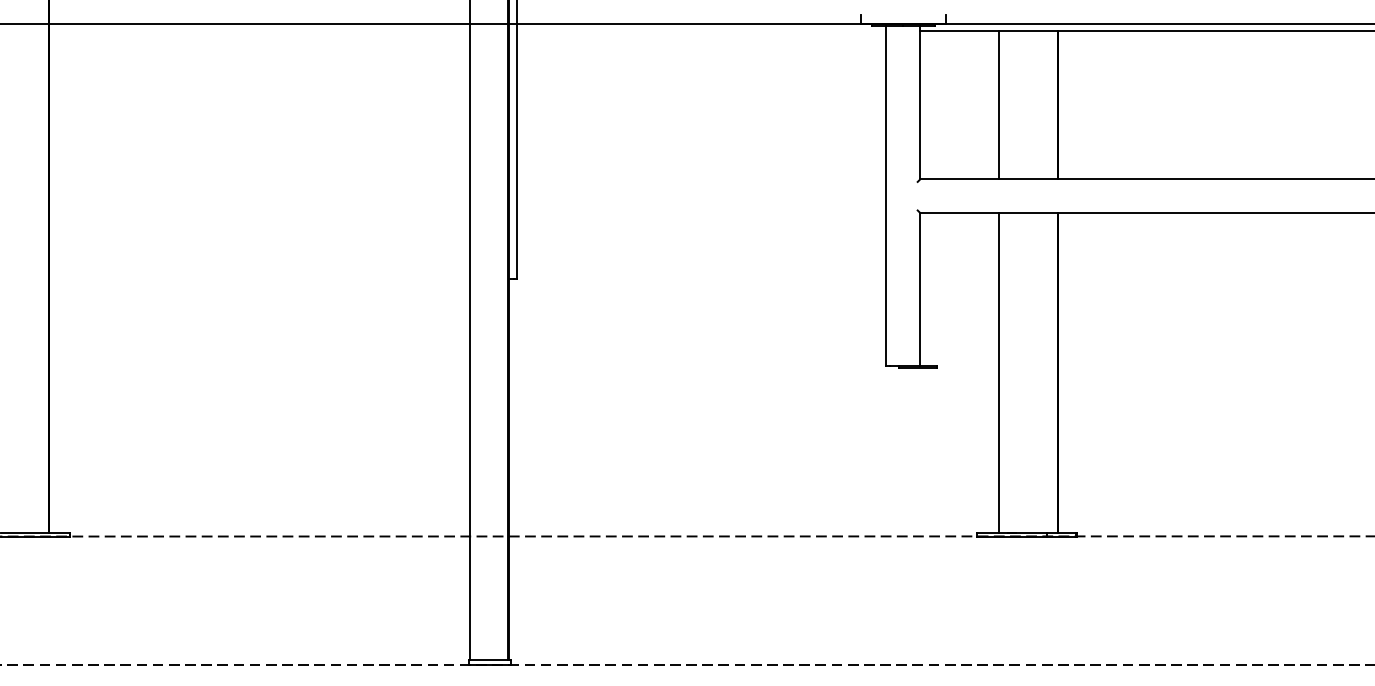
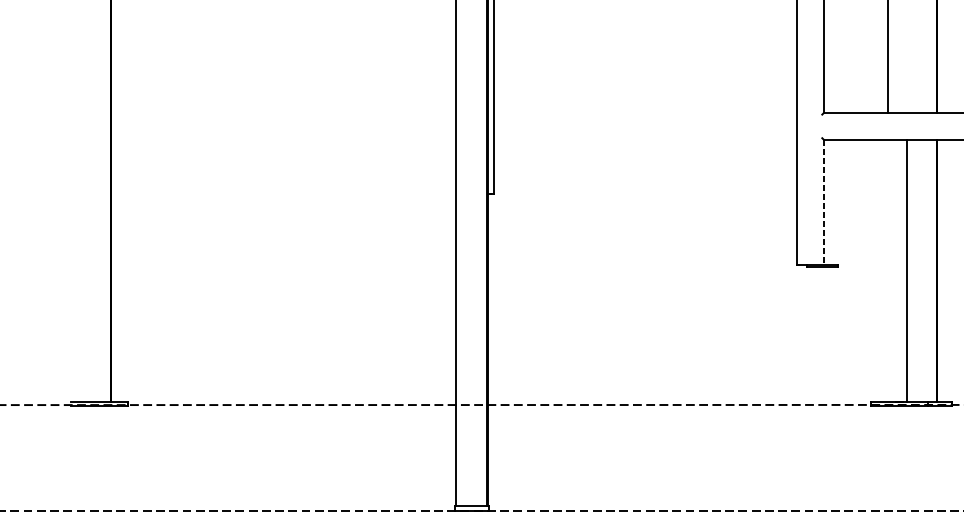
line: (920, 290) -> (824, 203), solid -> dashed
line: (998, 373) -> (907, 271), moved

